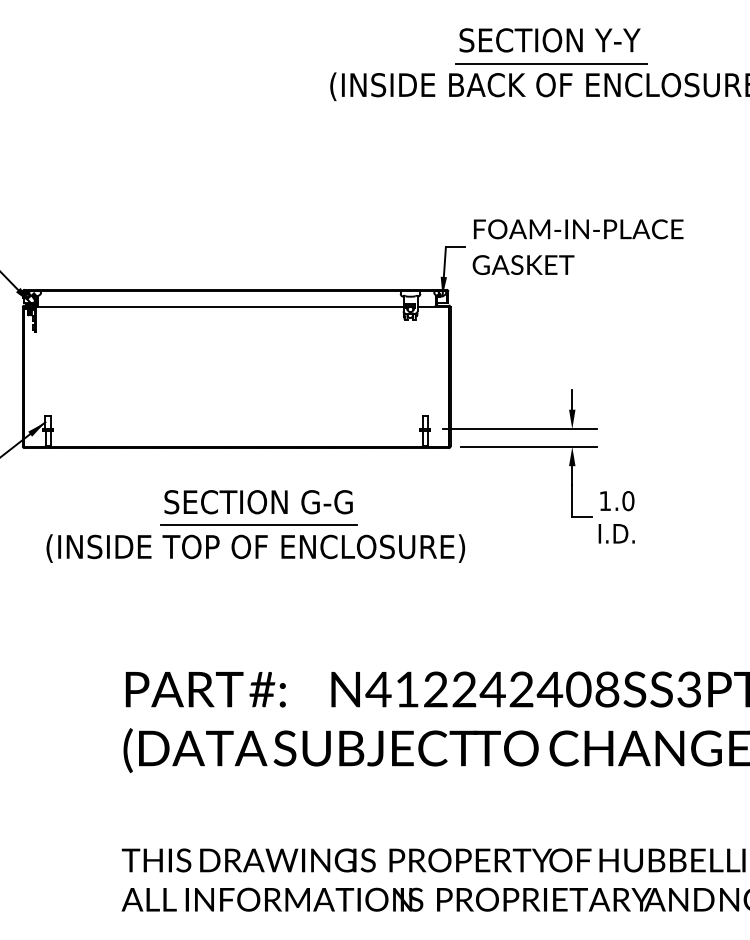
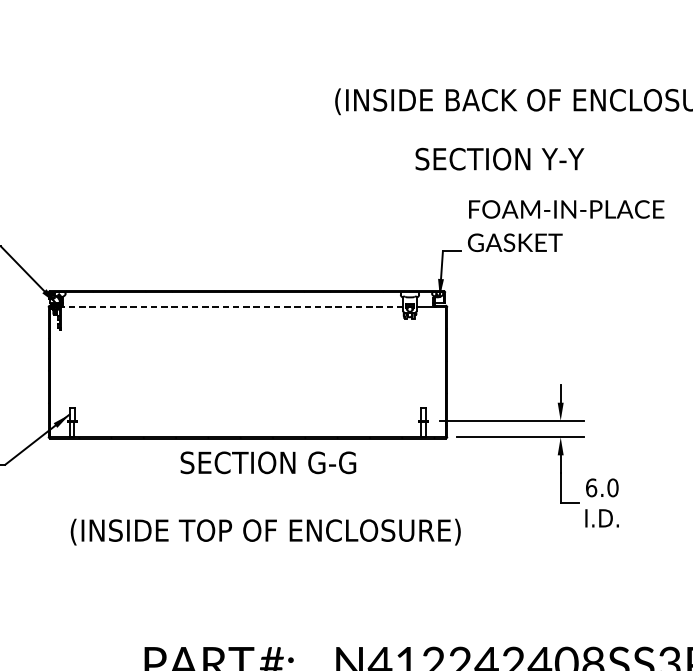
text: (549, 40) -> (499, 159), moved
line: (551, 63) -> (541, 80), removed
text: (577, 246) -> (565, 225), moved
line: (219, 306) -> (231, 306), solid -> dashed
text: (605, 501) -> (591, 488), 1.0 -> 6.0
text: (258, 502) -> (268, 463), moved
line: (259, 525) -> (269, 510), removed

